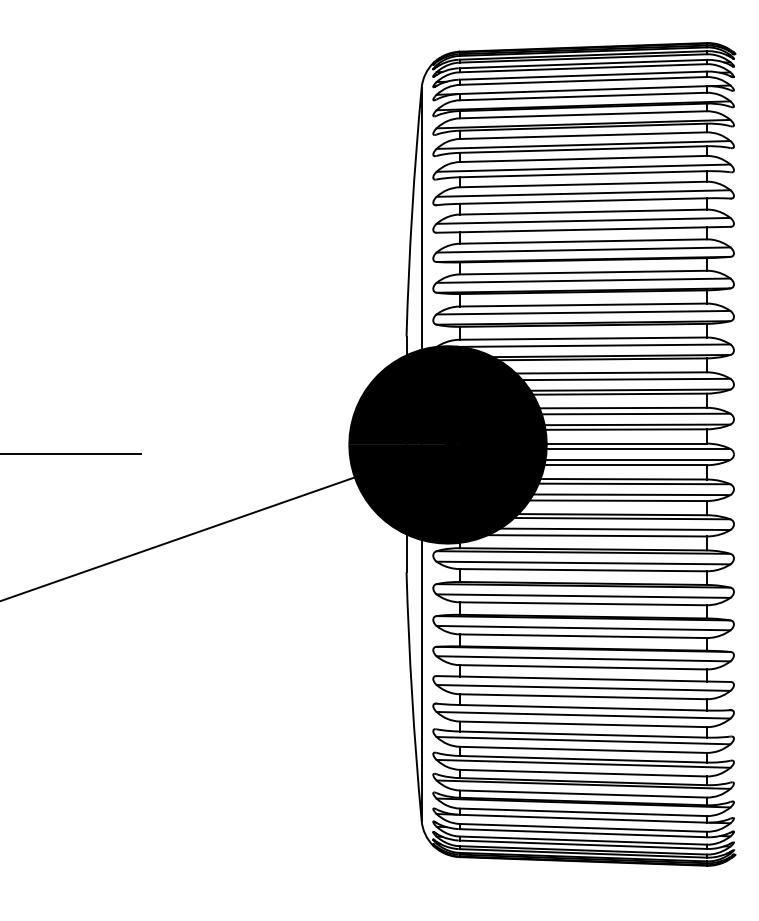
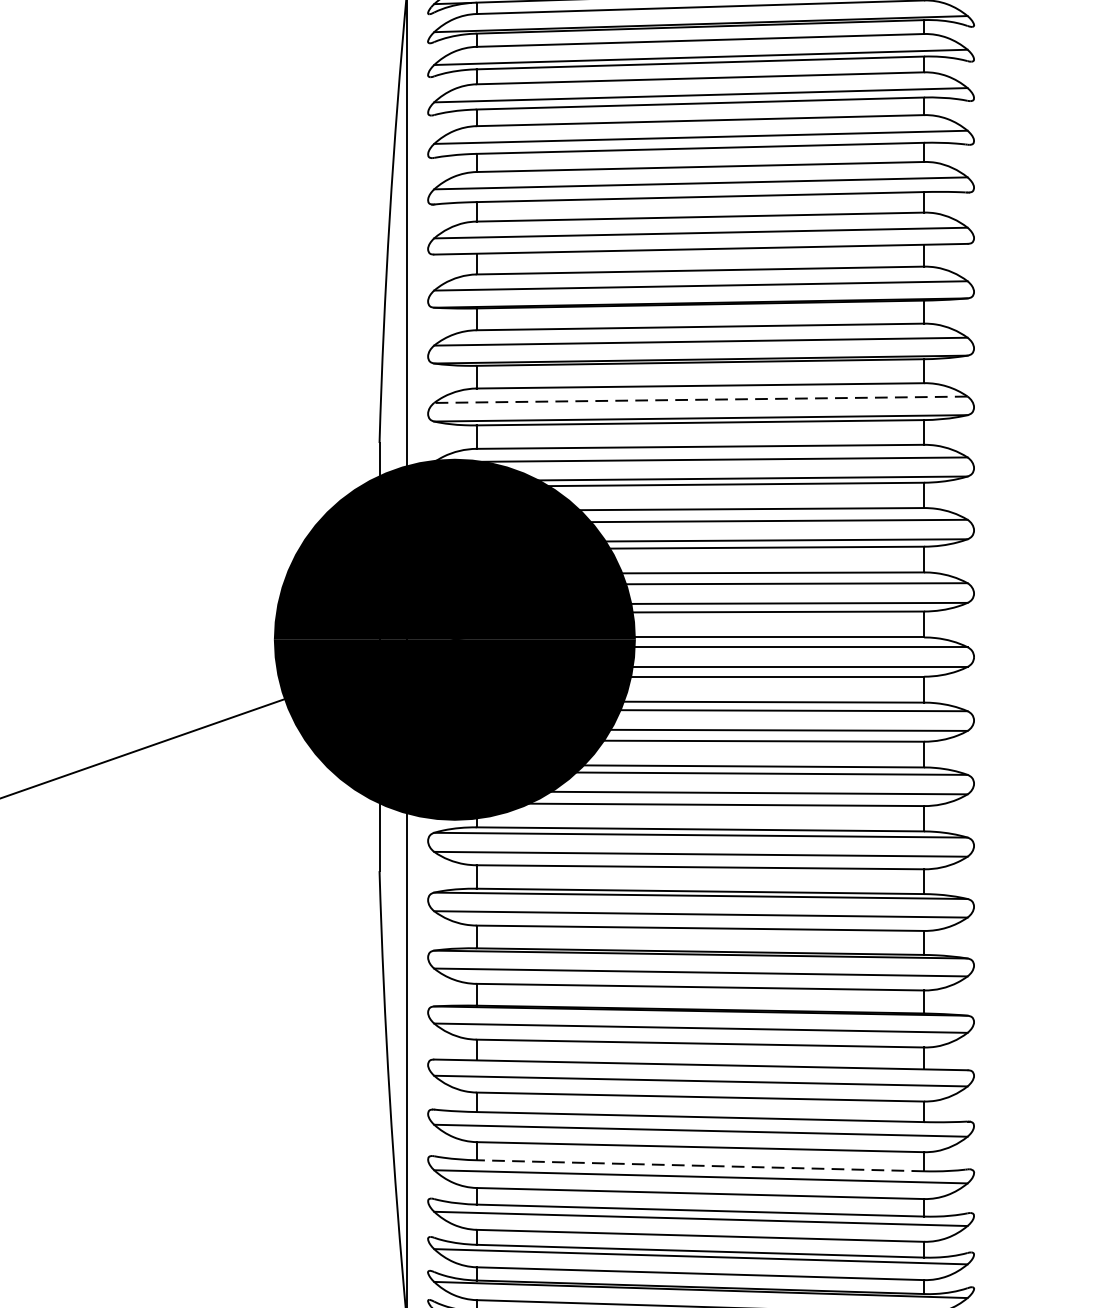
line: (583, 312) -> (700, 399), solid -> dashed
line: (582, 734) -> (699, 1165), solid -> dashed

